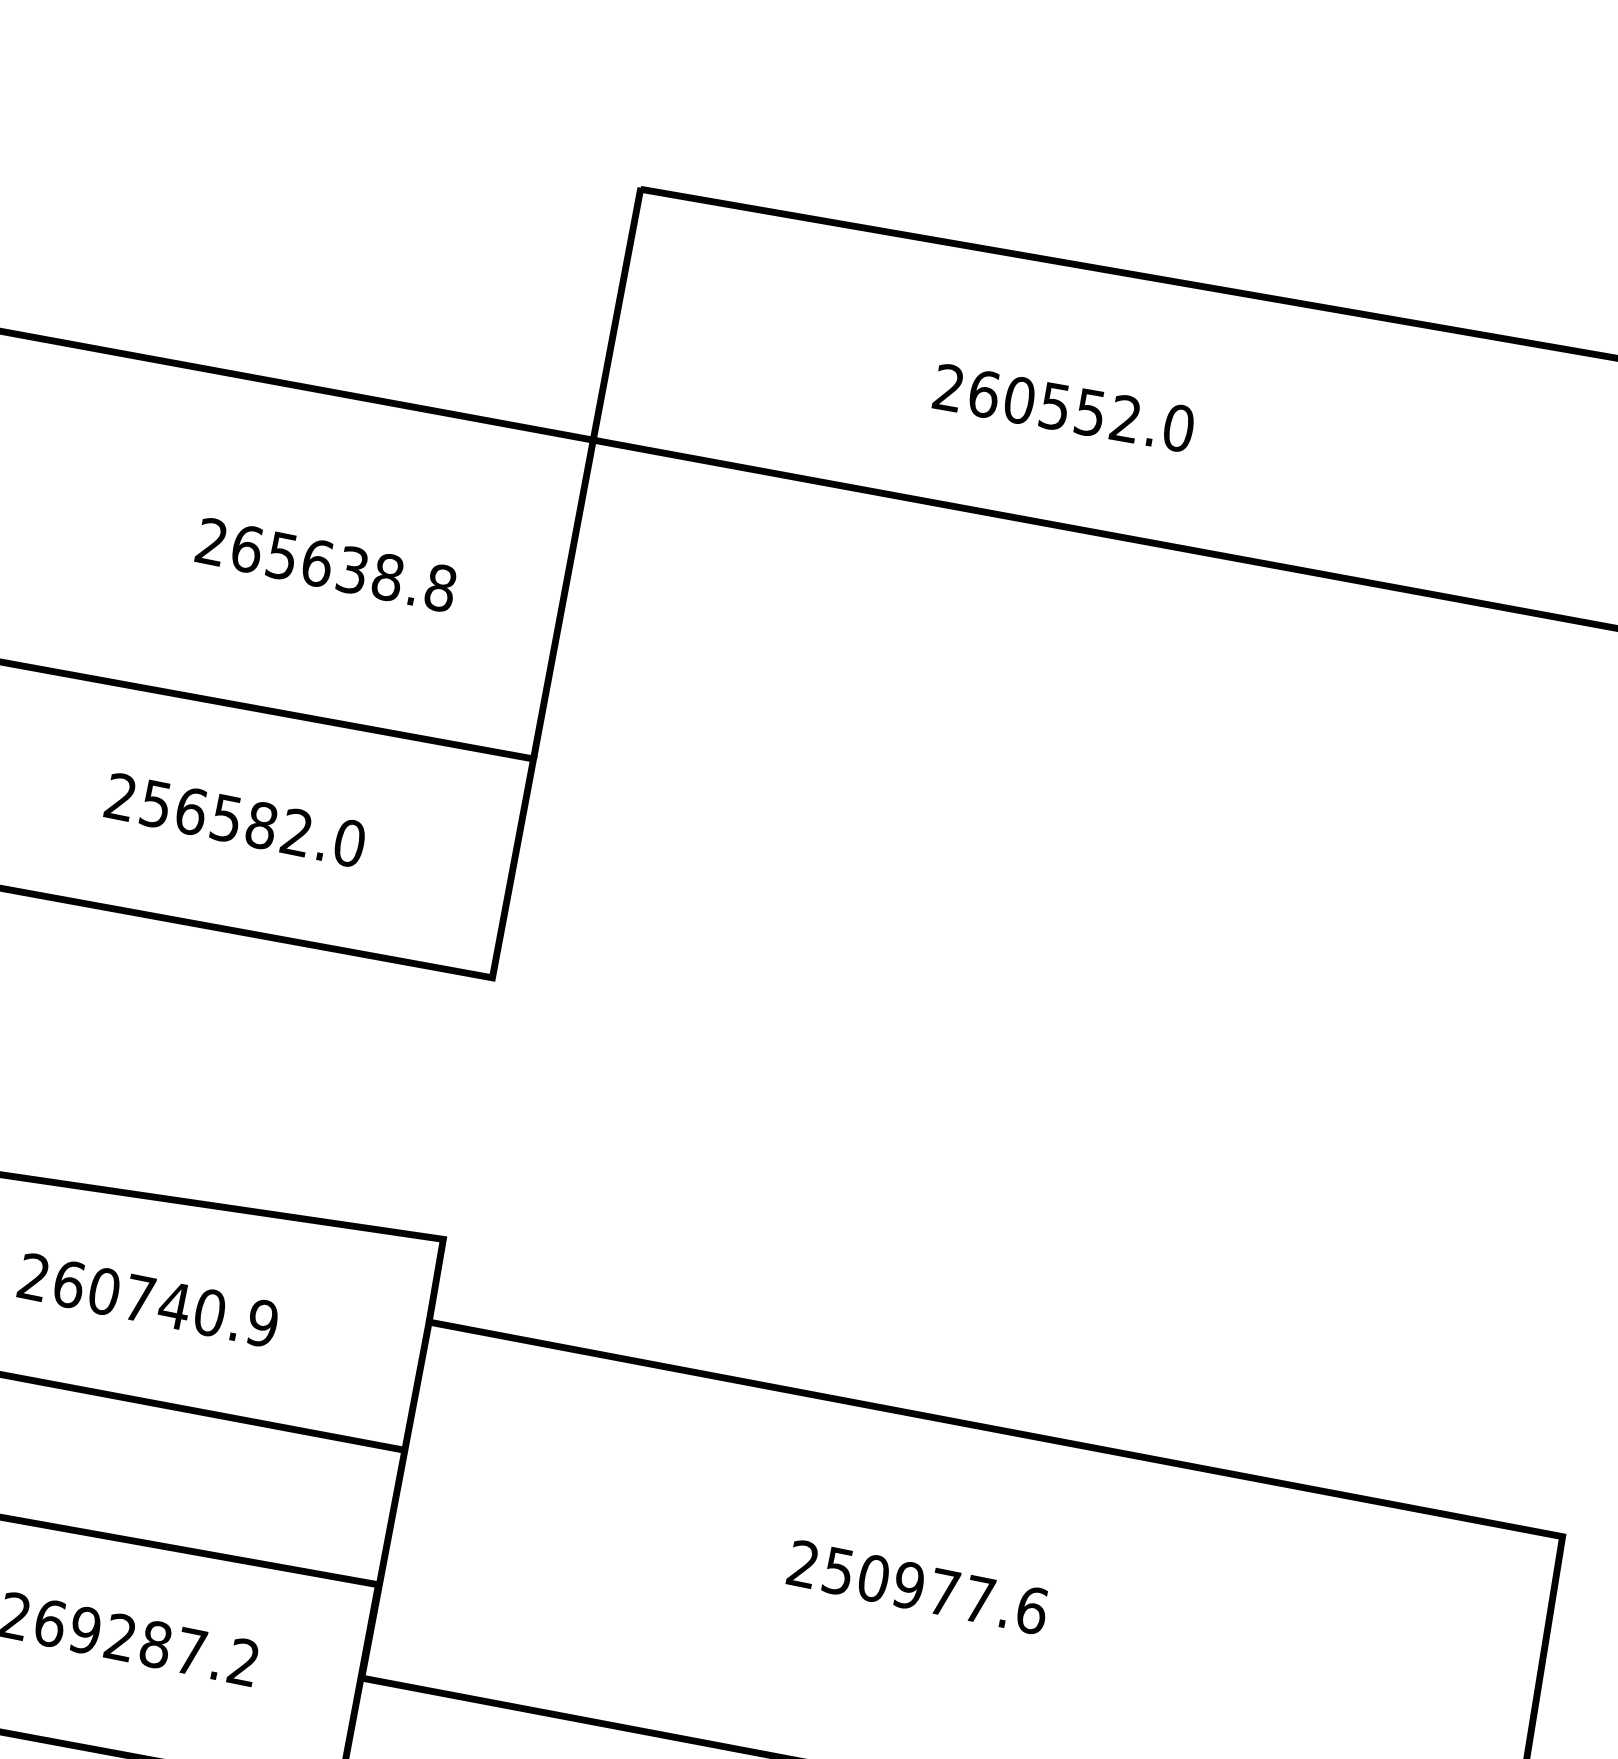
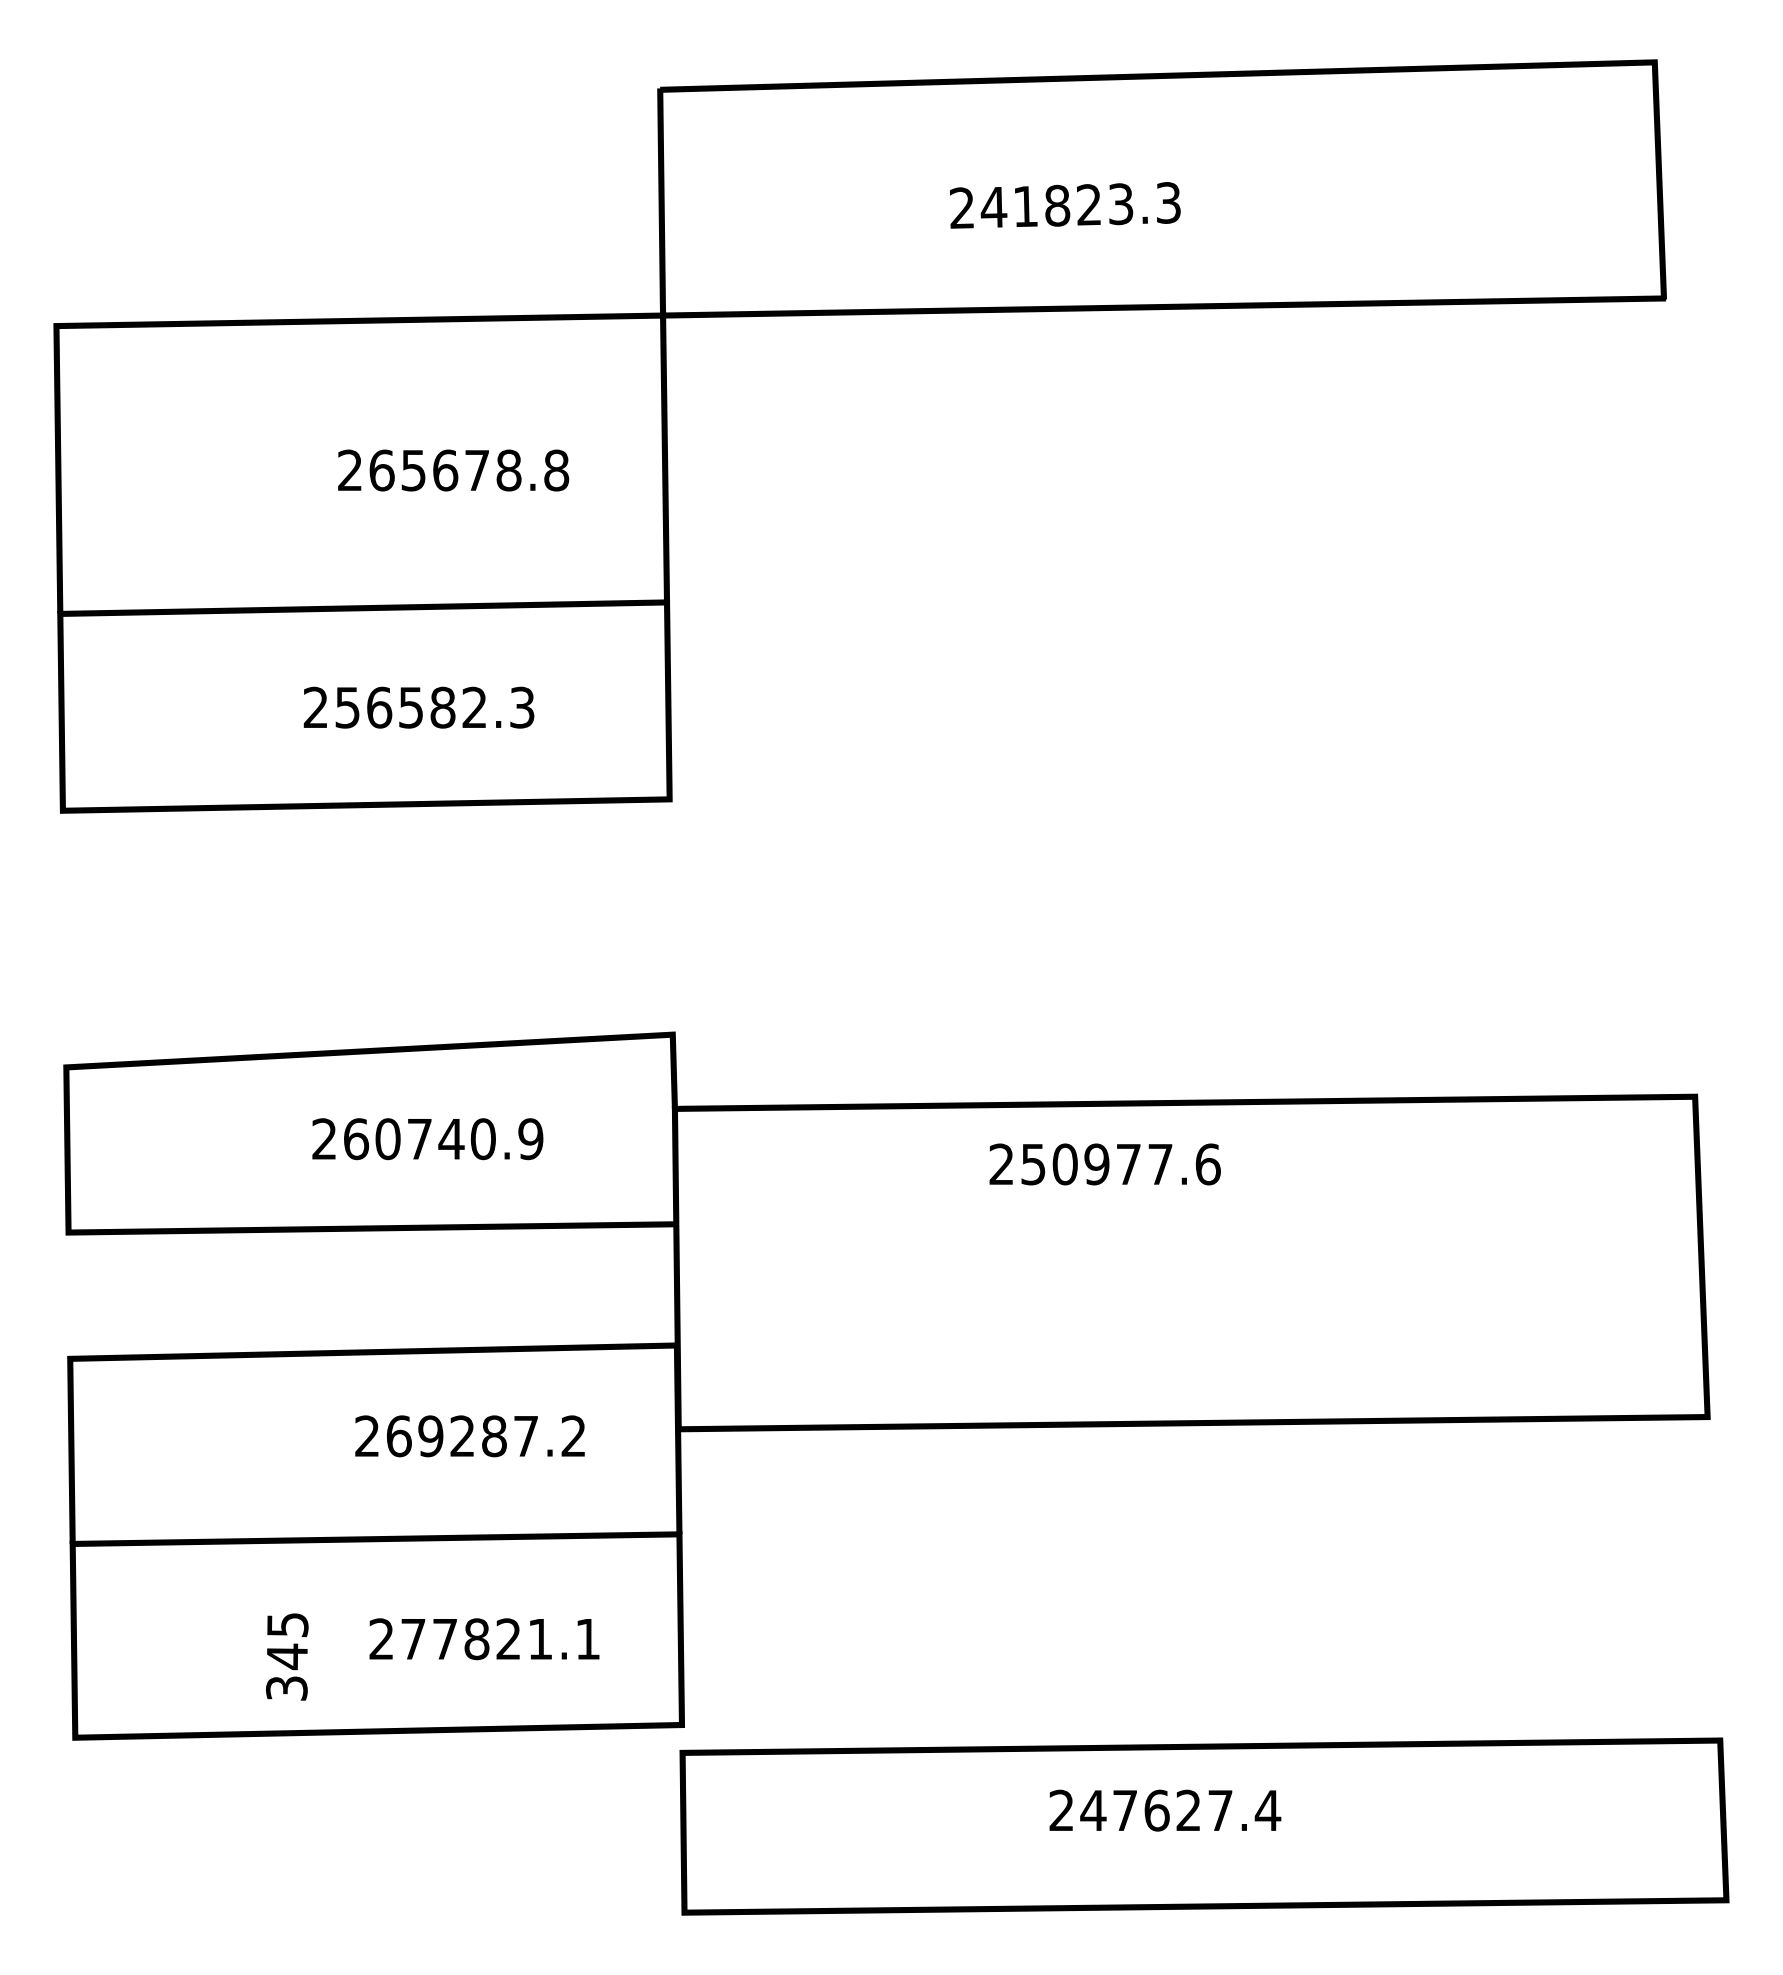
text: (1080, 411) -> (1080, 205), 260552.0 -> 241823.3
text: (352, 570) -> (477, 470), 265638.8 -> 265678.8
text: (348, 842) -> (521, 707), 256582.0 -> 256582.3
text: (917, 1587) -> (1104, 1164), moved

